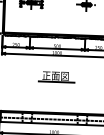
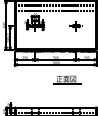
part: (57, 76) -> (67, 79), moved

